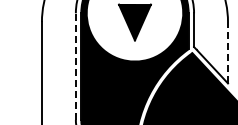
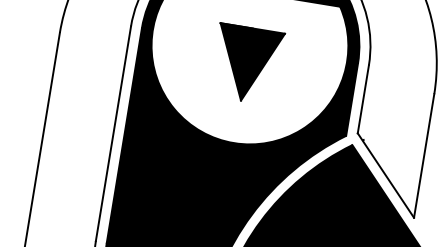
line: (228, 52) -> (425, 155), dashed -> solid
line: (75, 66) -> (112, 133), dashed -> solid

